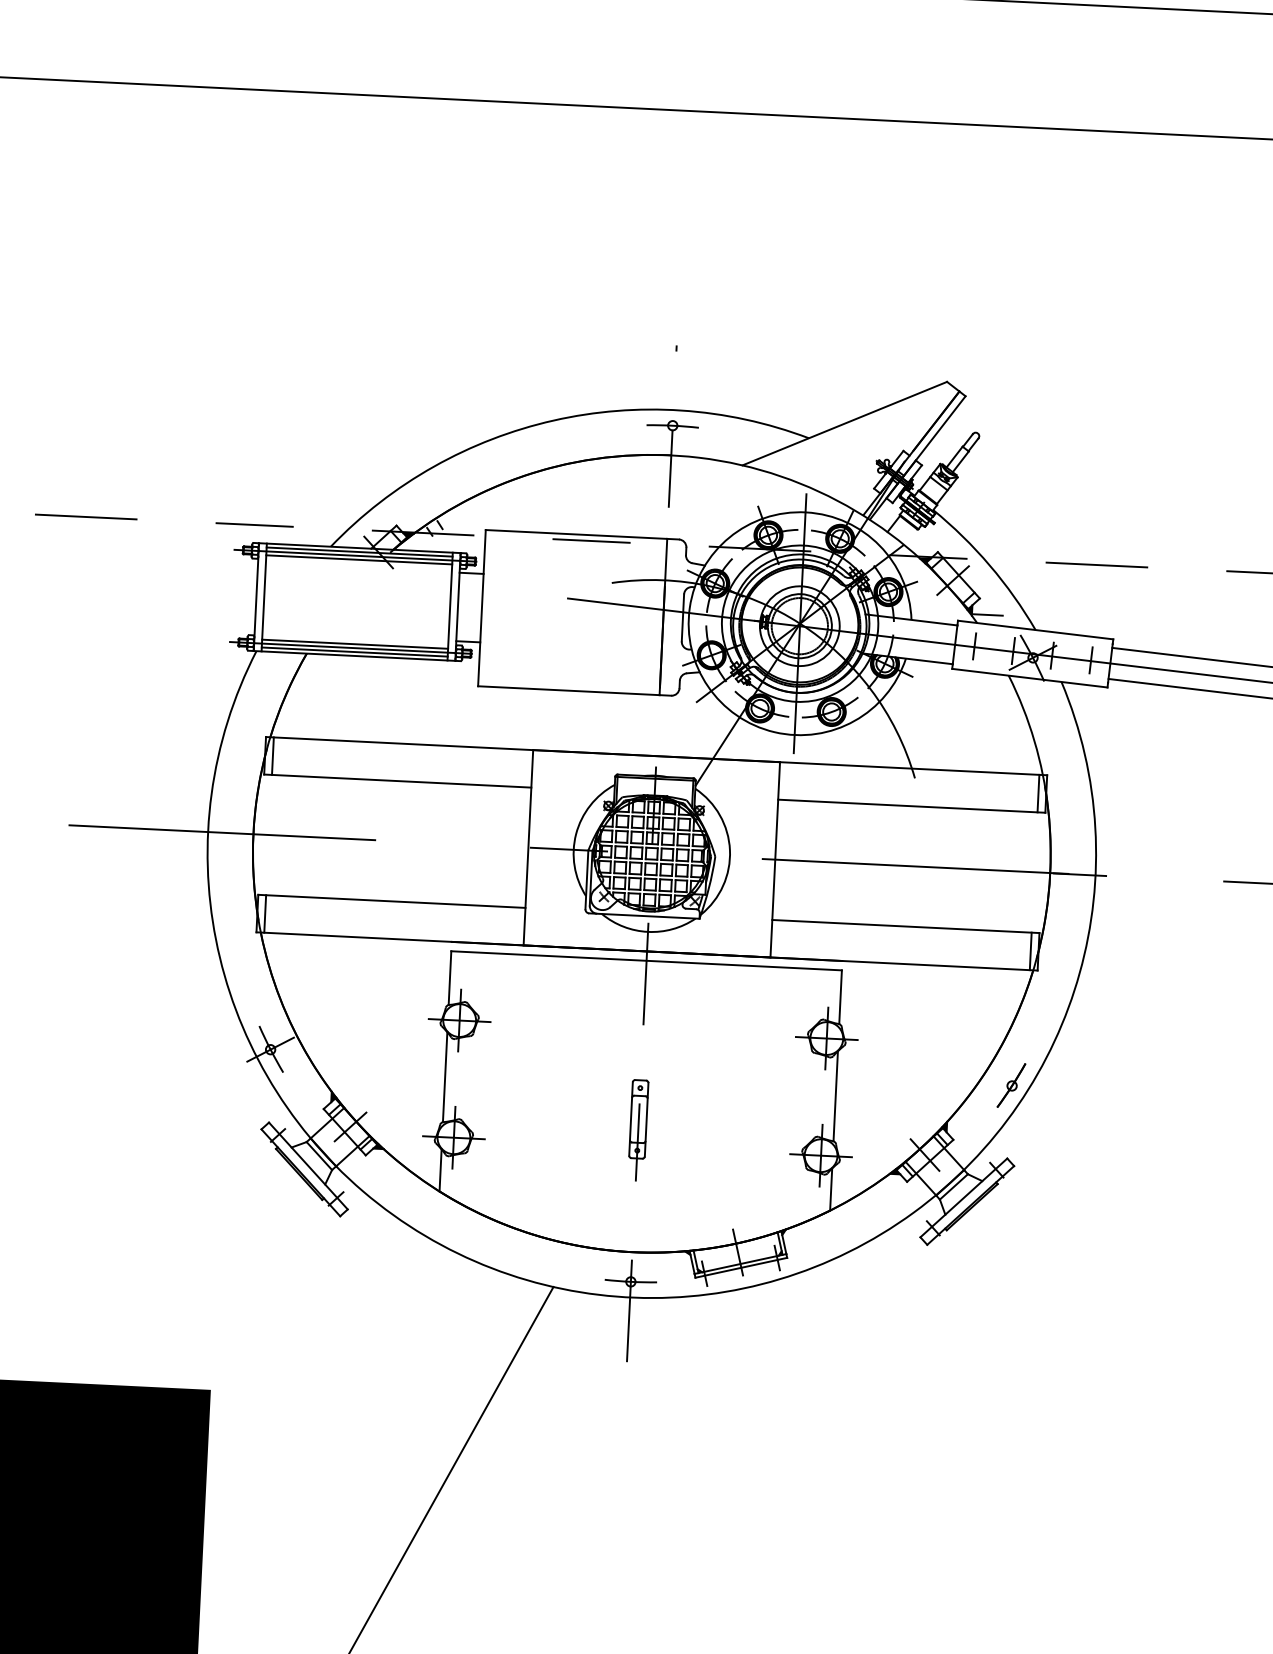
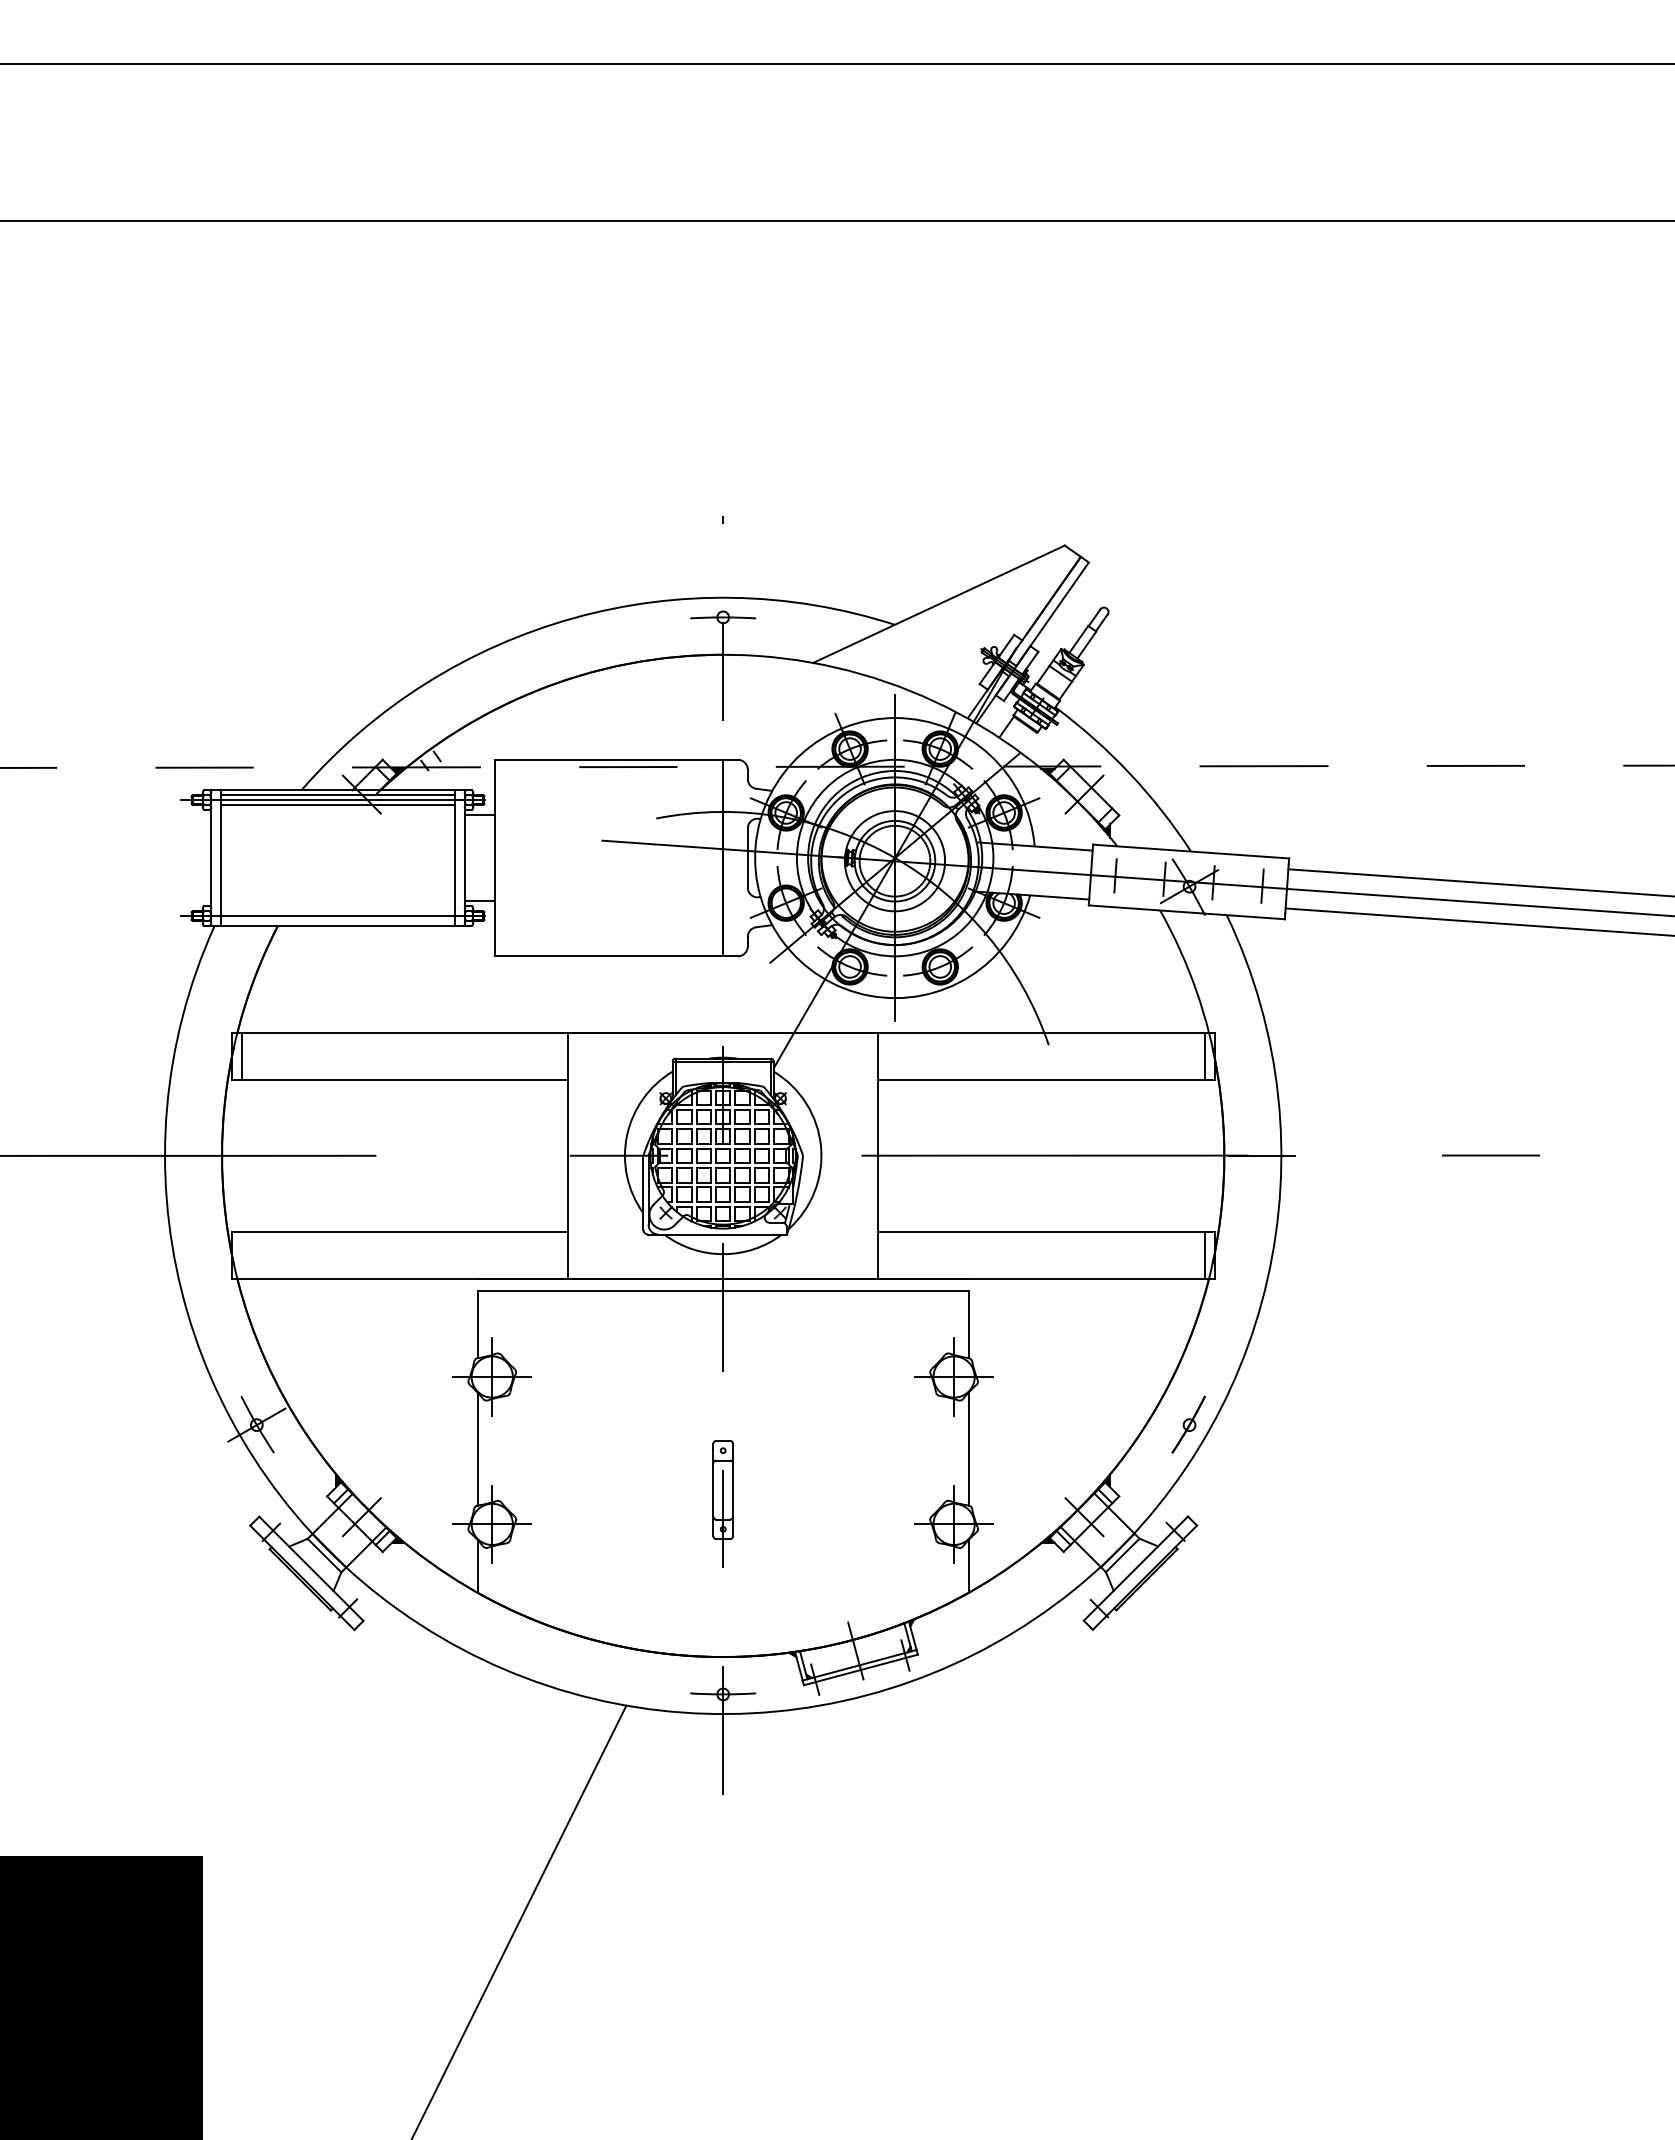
line: (988, 614) -> (1130, 835), removed
line: (354, 644) -> (337, 911), removed
line: (354, 651) -> (337, 920), removed
line: (265, 913) -> (241, 1254), removed

